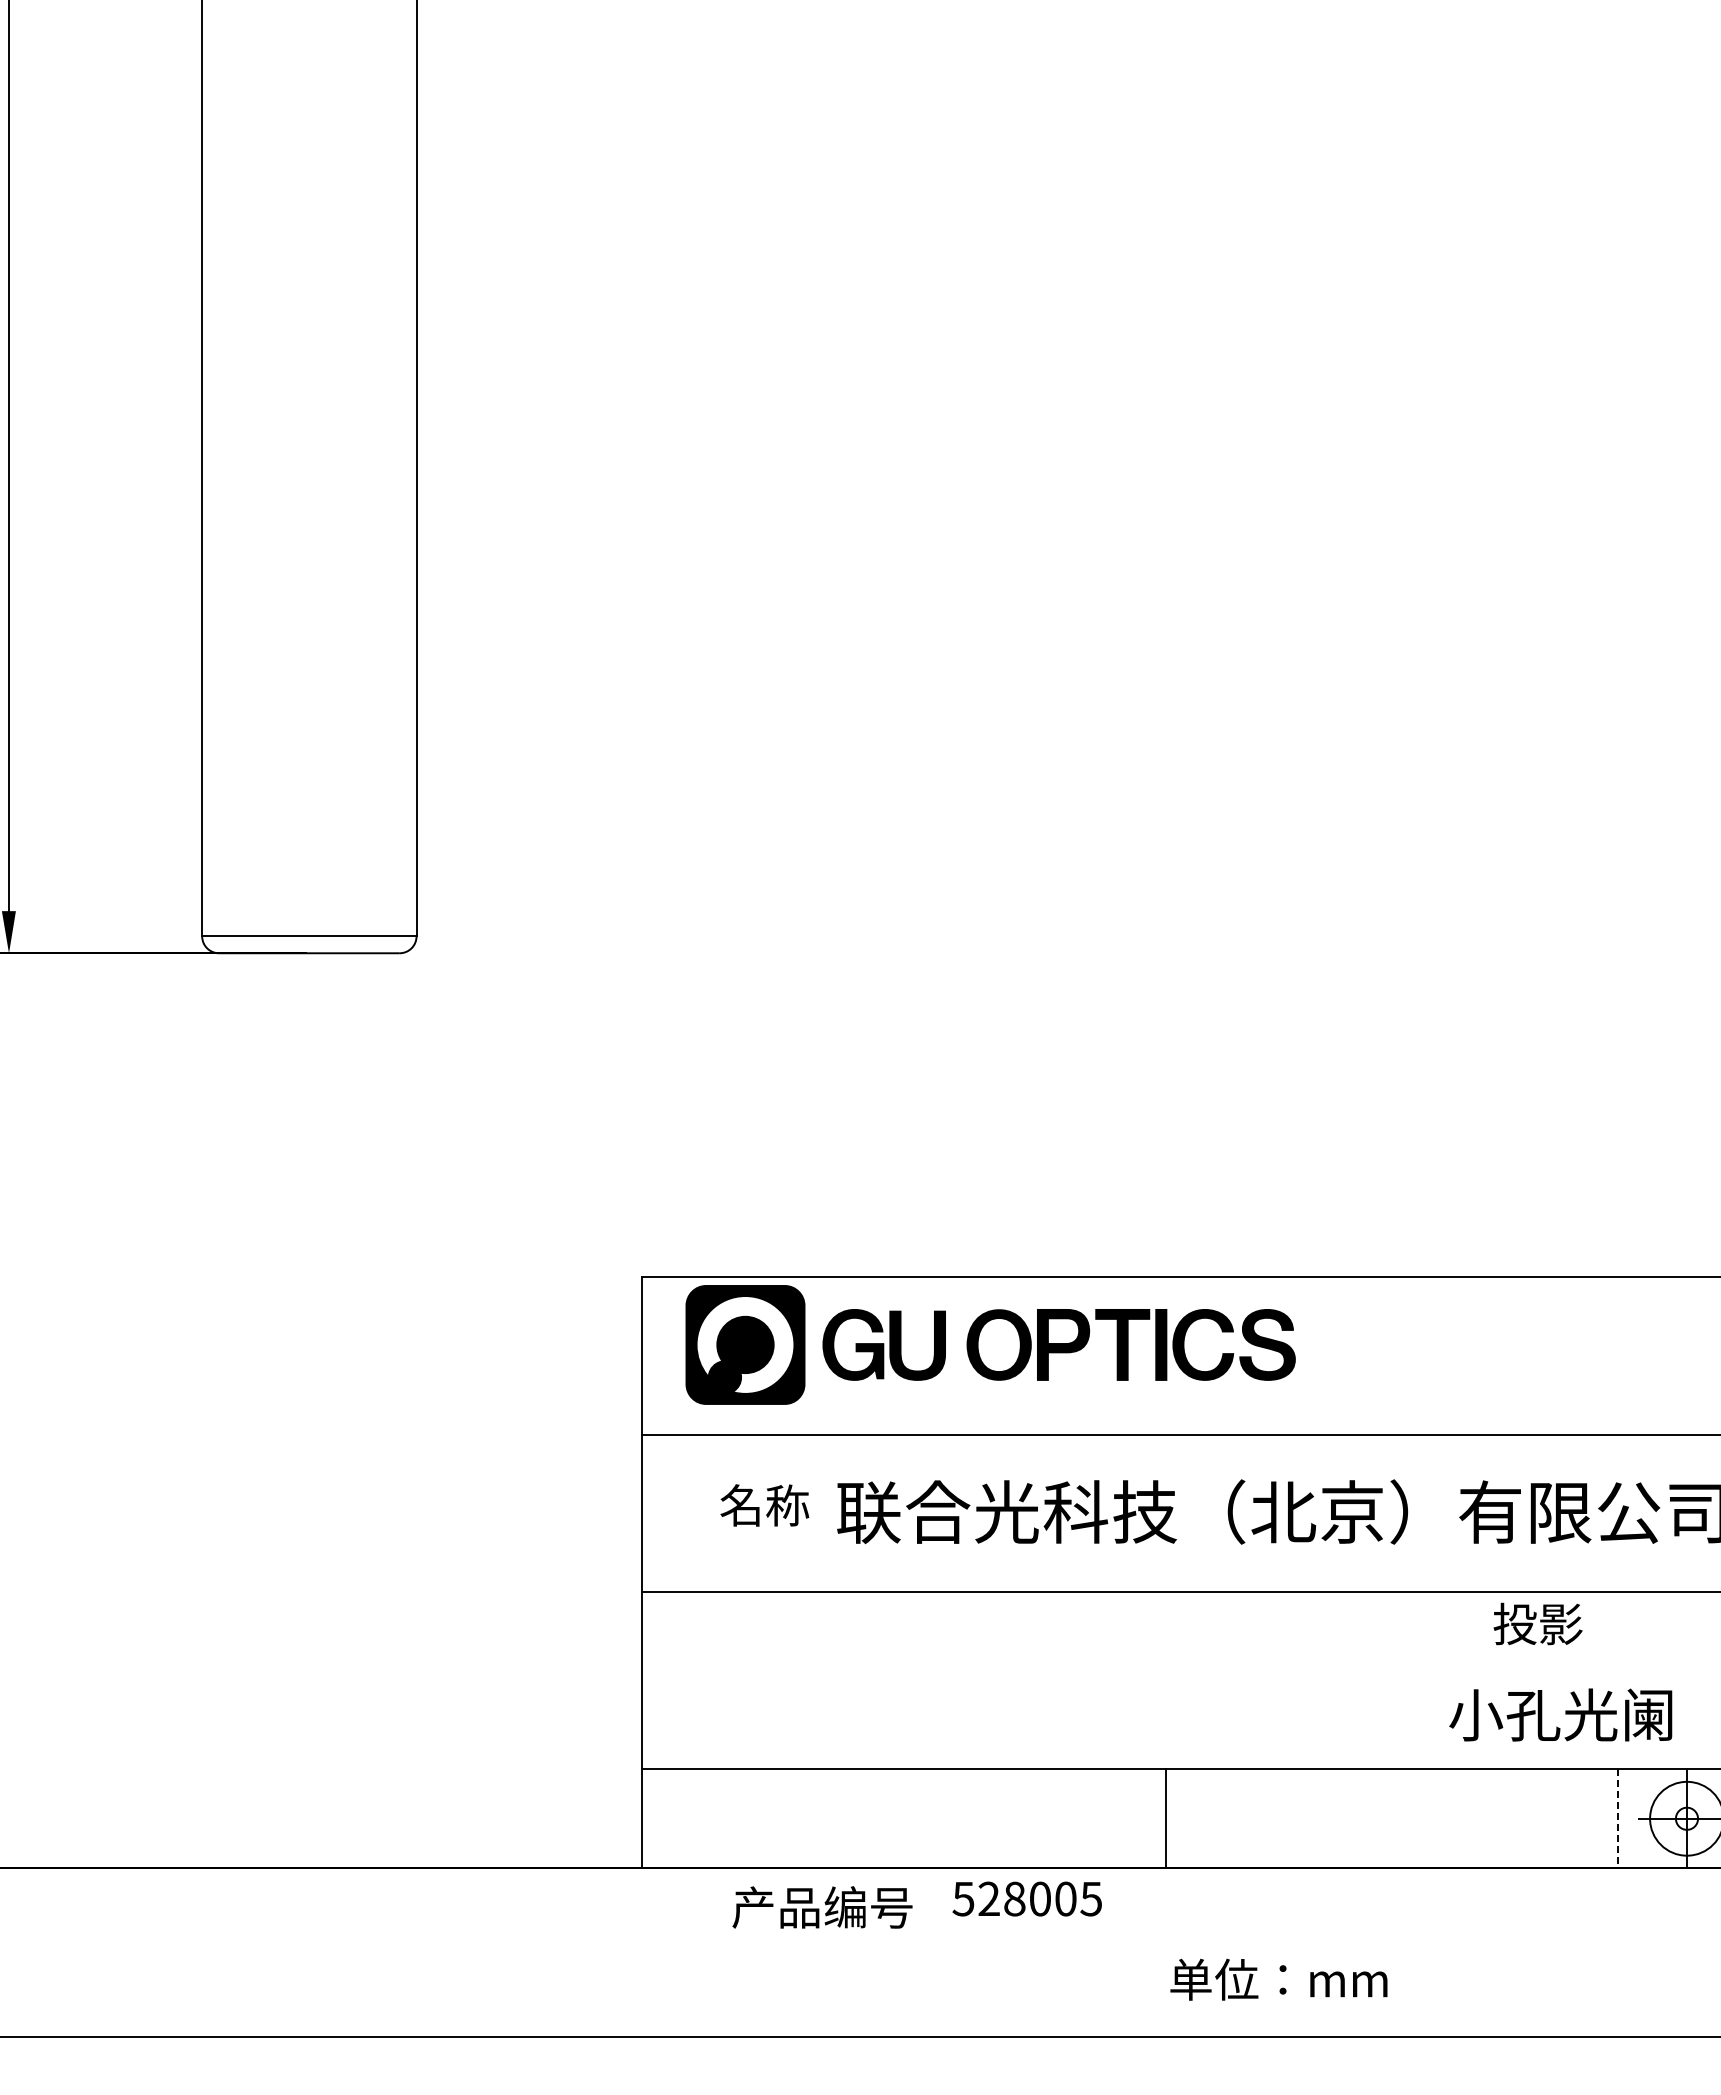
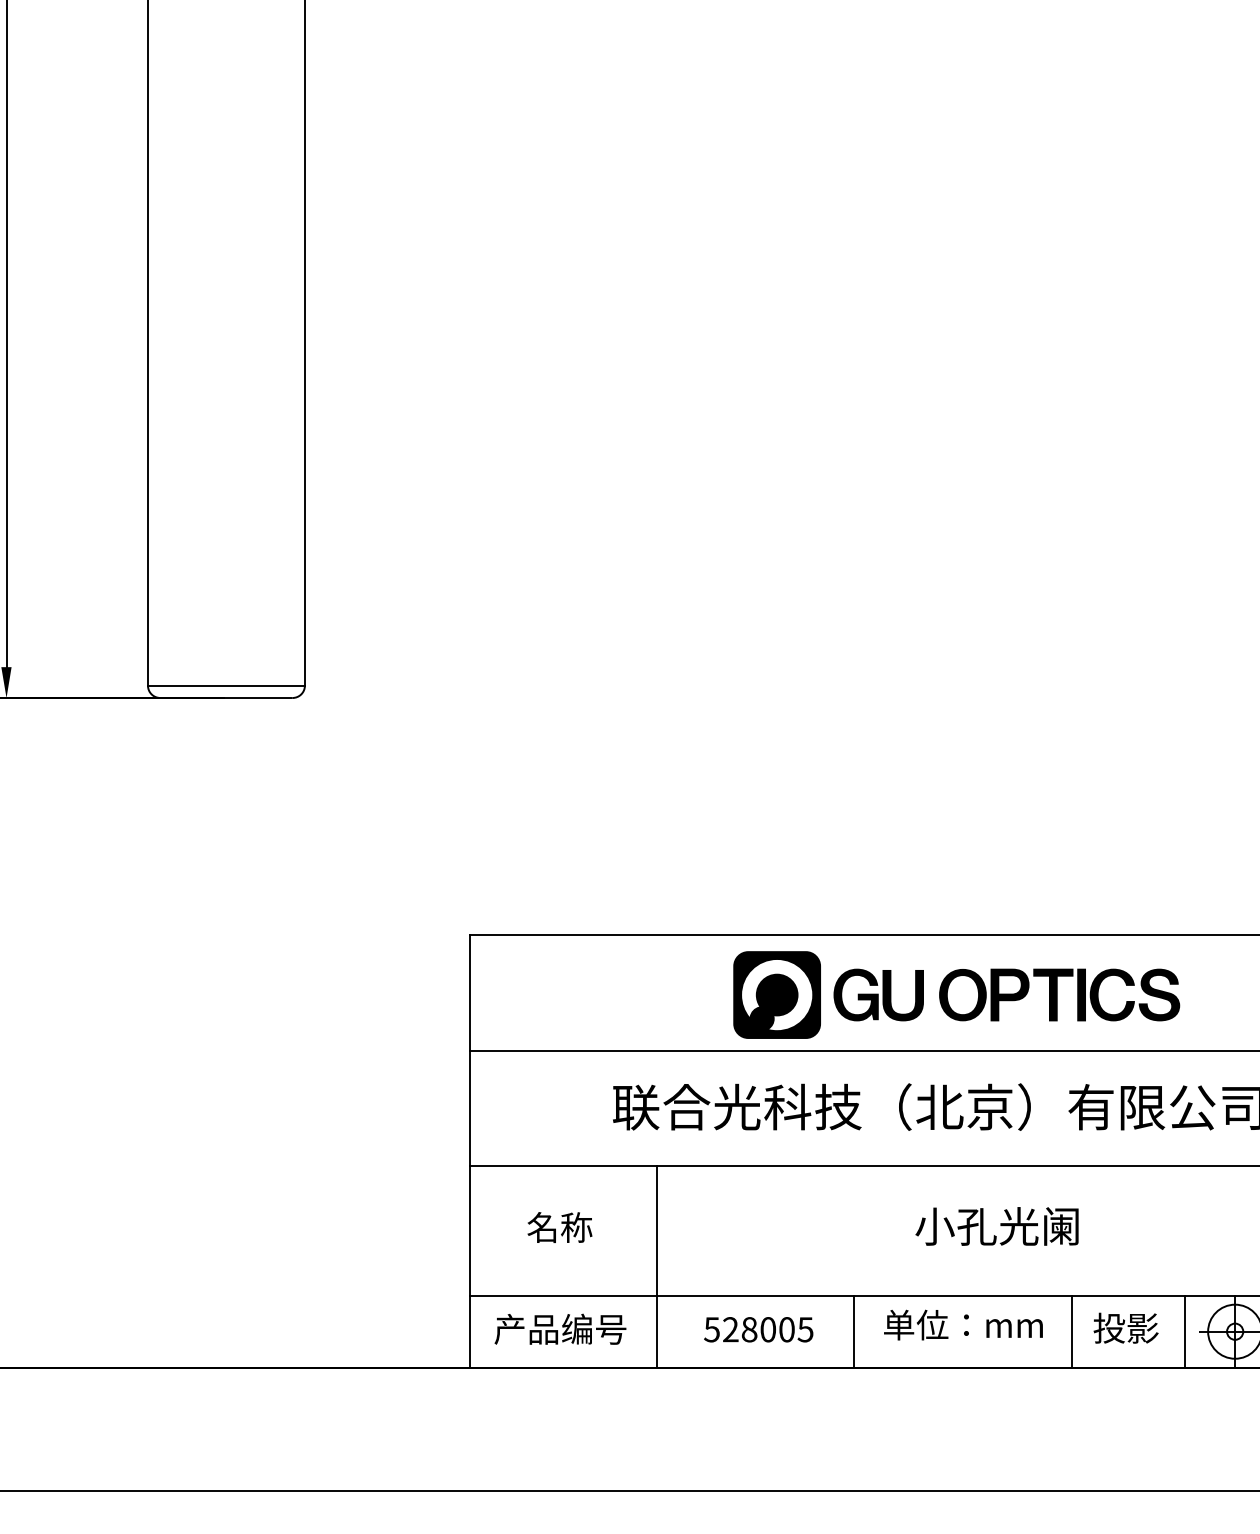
part: (990, 1344) -> (956, 994), moved
text: (764, 1505) -> (559, 1227), moved
text: (1537, 1623) -> (1125, 1327), moved
text: (1560, 1714) -> (996, 1226), moved
line: (896, 1730) -> (656, 1267), added
line: (1463, 1818) -> (1071, 1331), added
line: (1617, 1819) -> (1184, 1332), dashed -> solid
text: (1026, 1898) -> (758, 1329), moved
text: (822, 1907) -> (560, 1329), moved
text: (1278, 1979) -> (963, 1324), moved

